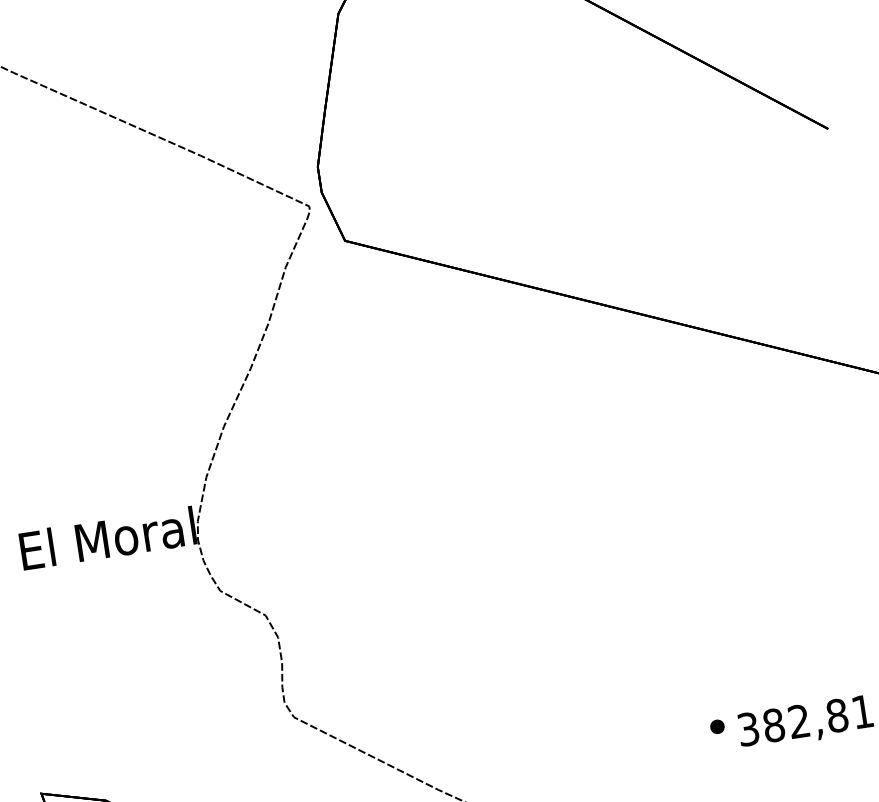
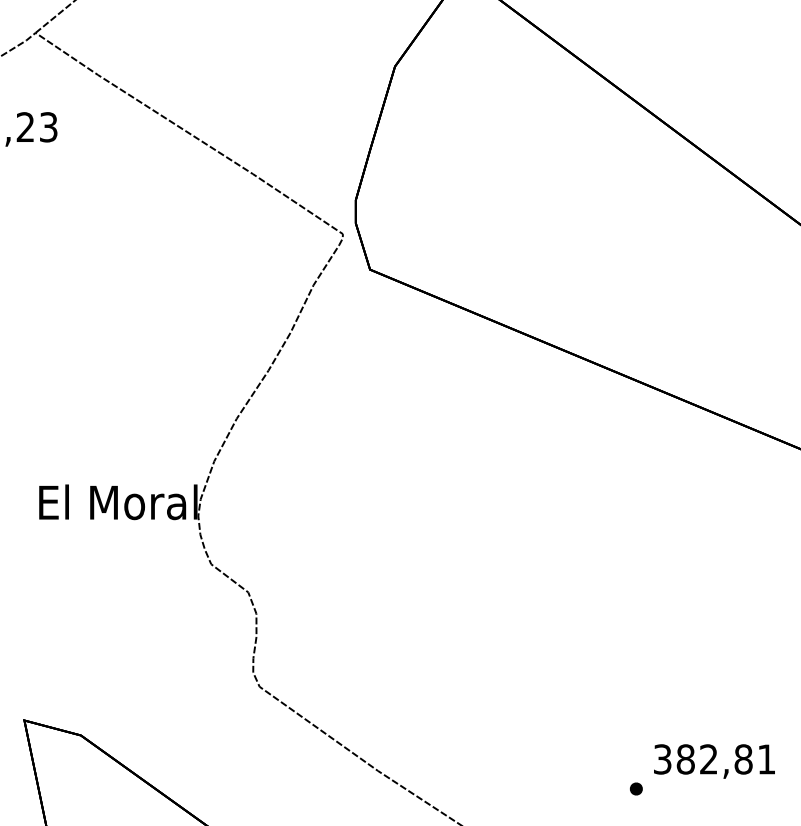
part: (717, 726) -> (636, 788), moved

